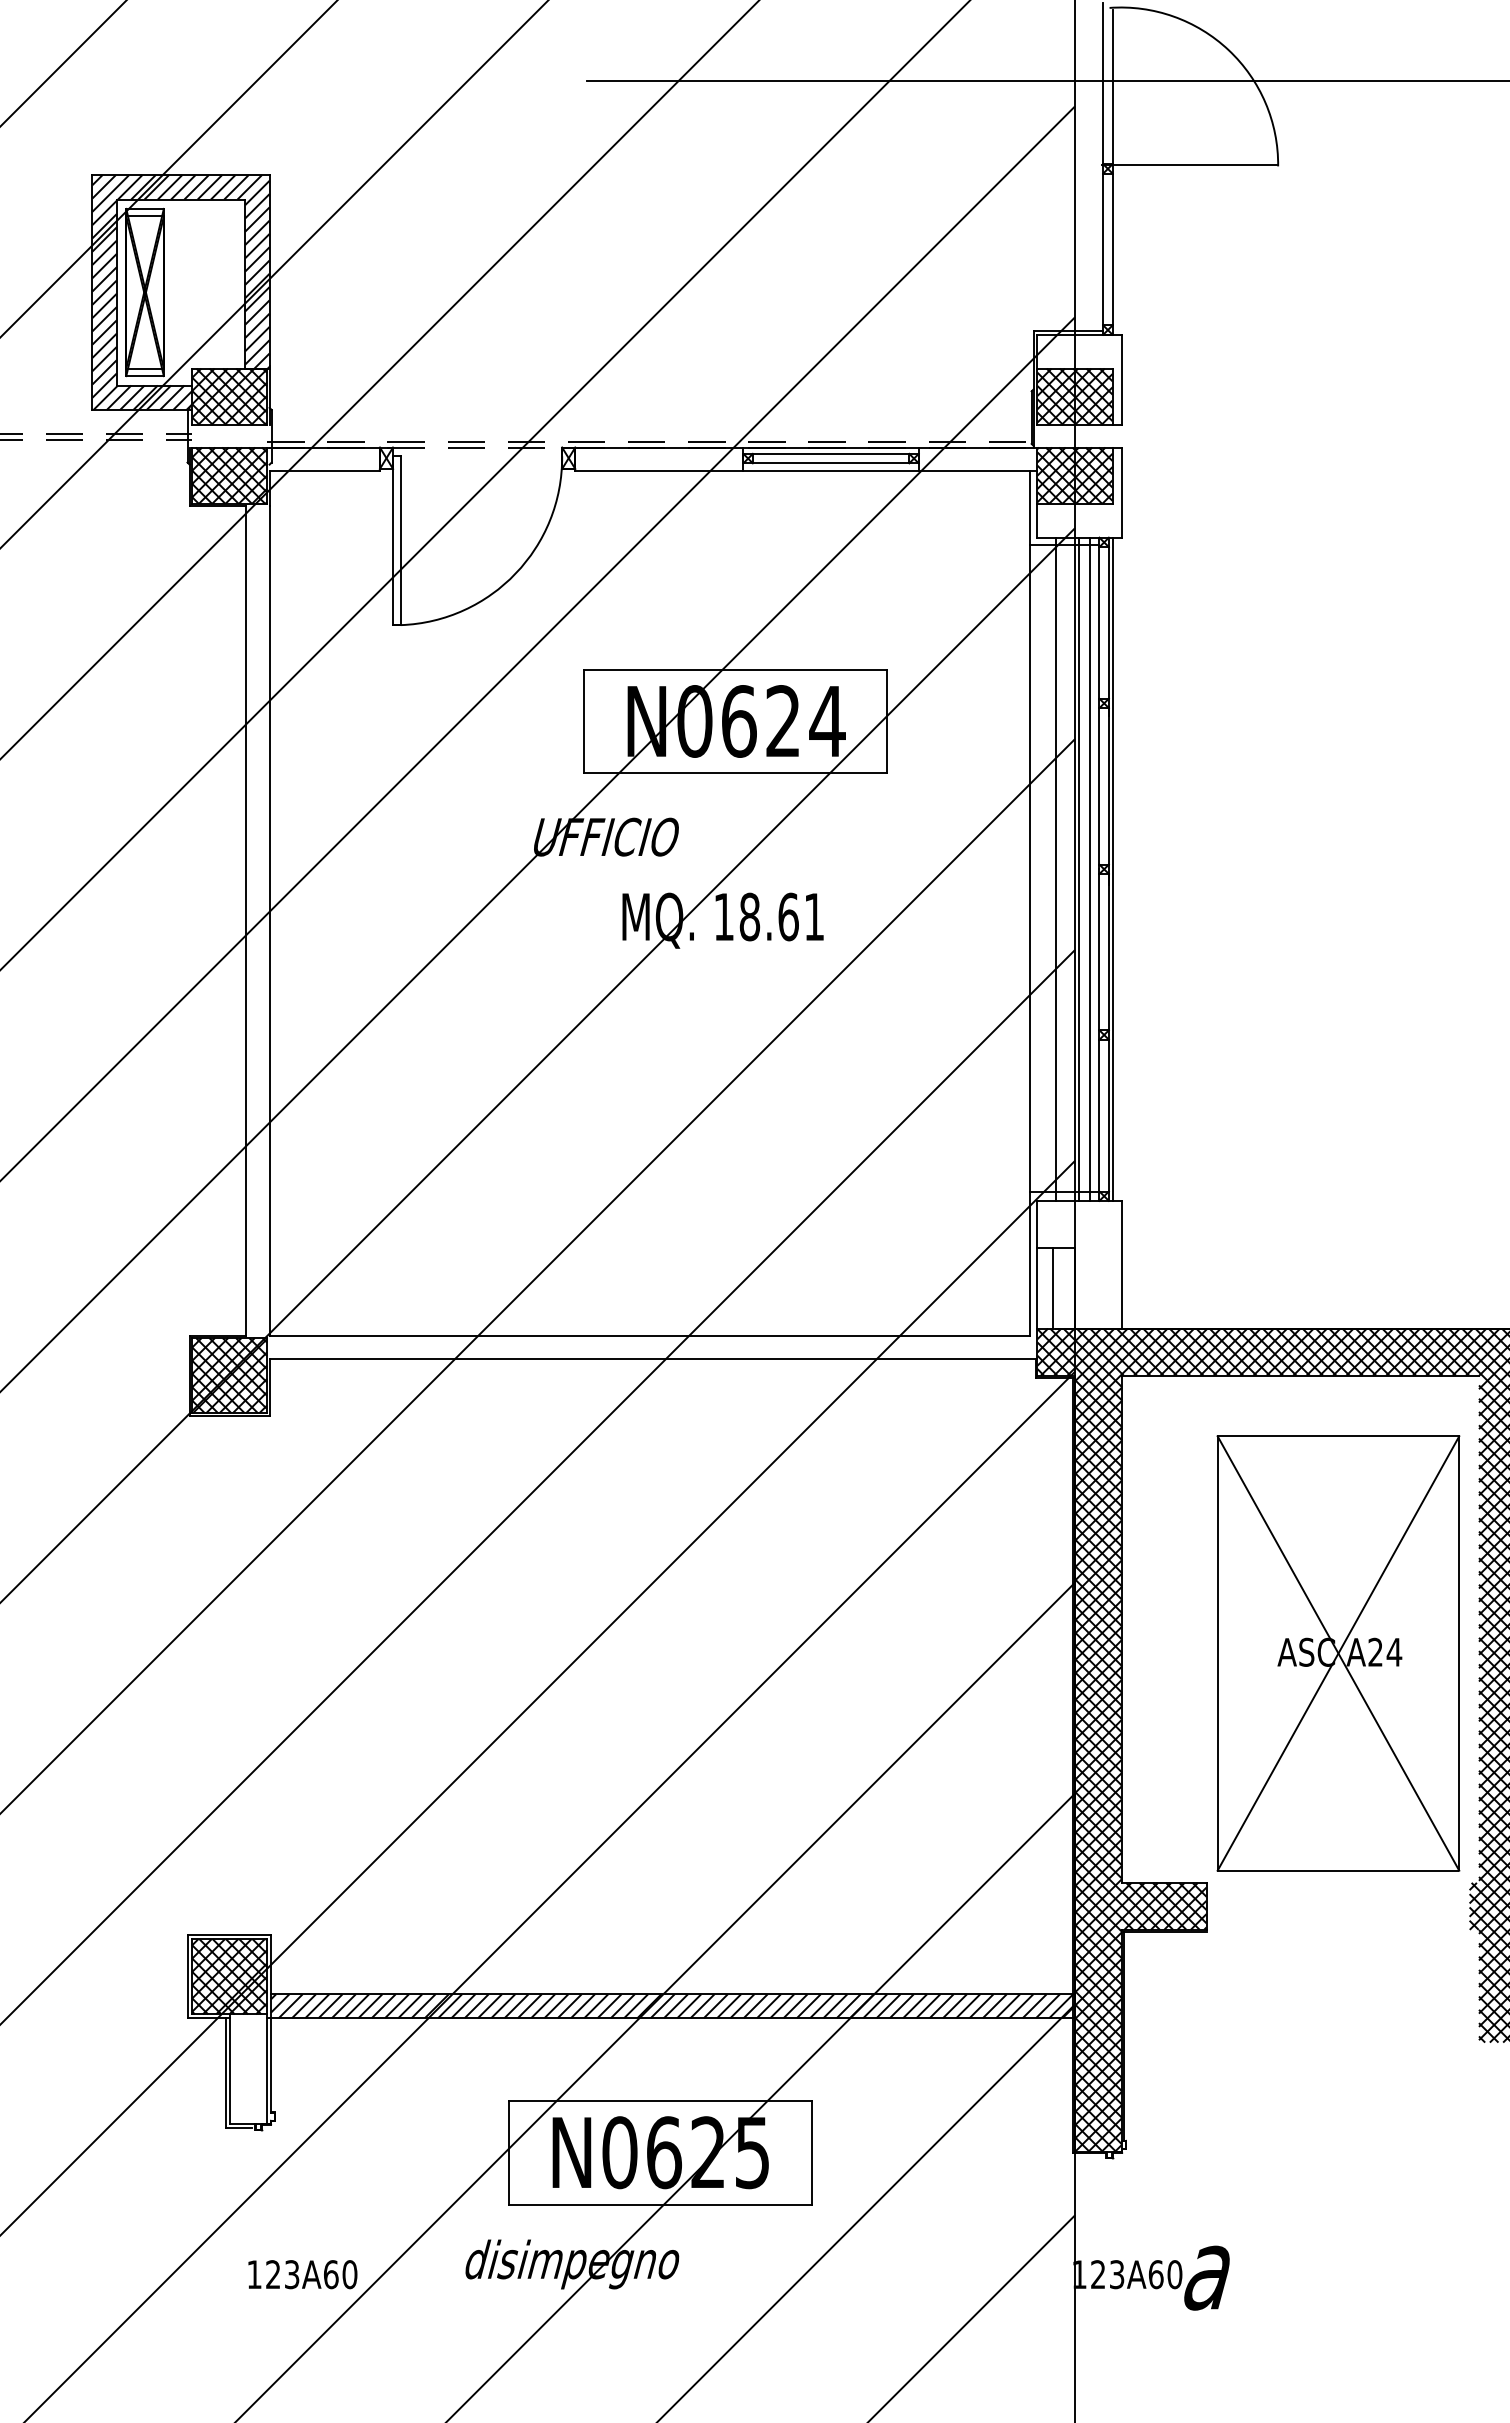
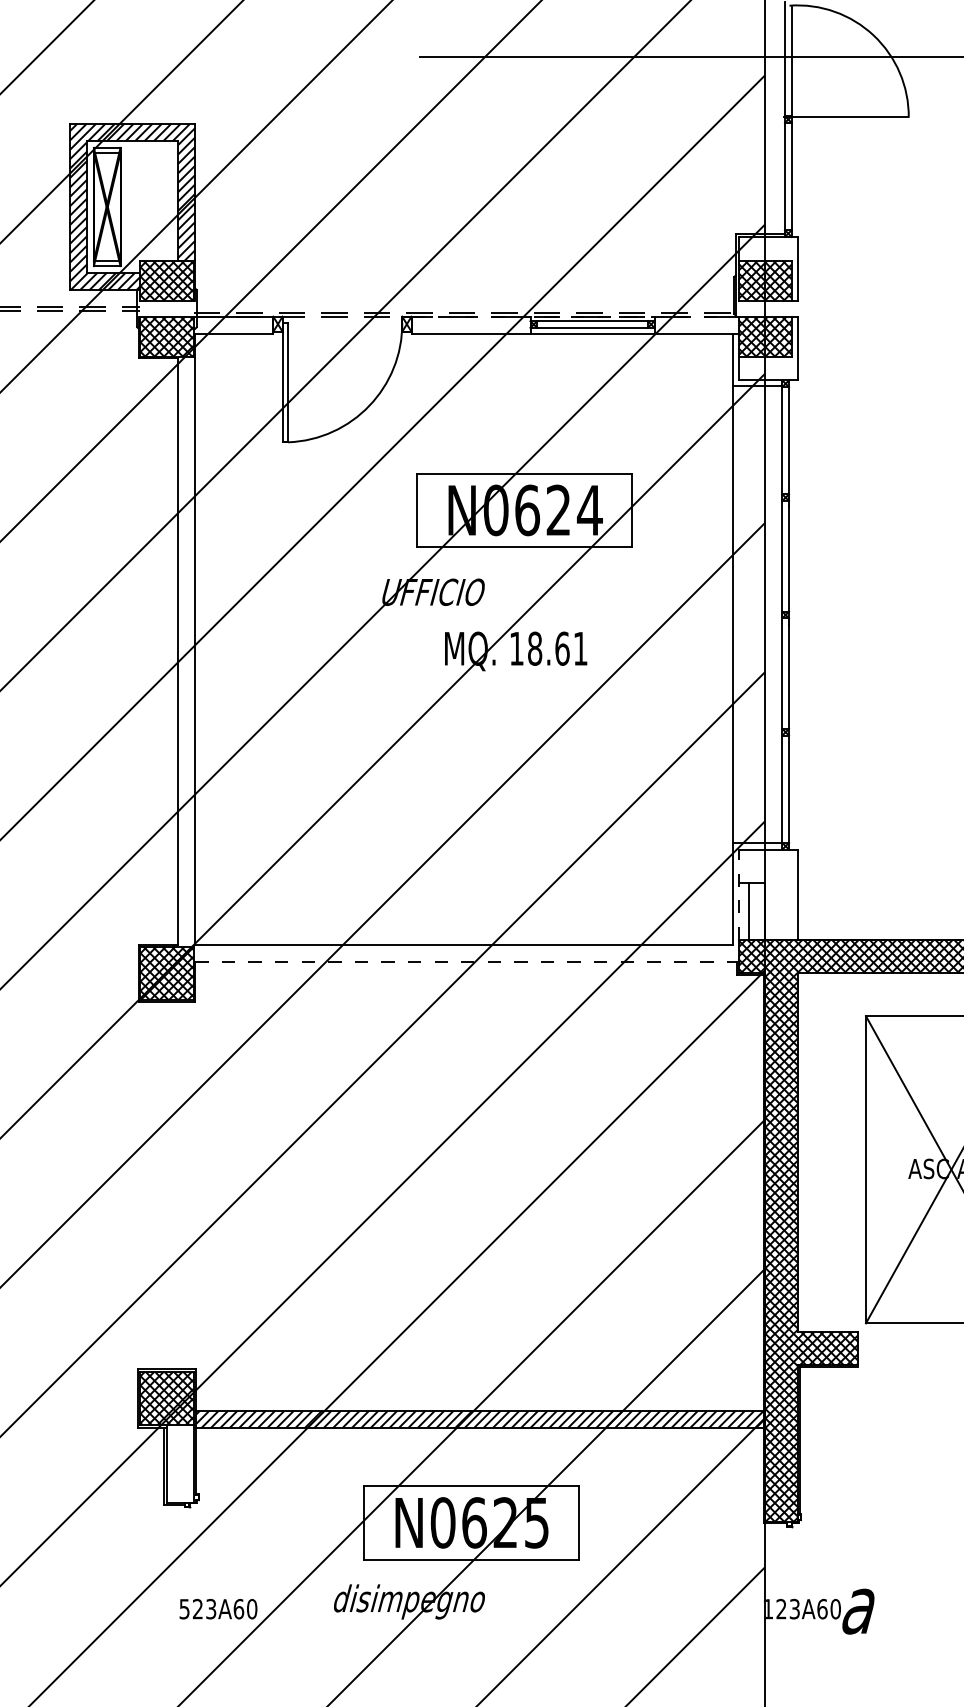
line: (806, 447) -> (575, 316), solid -> dashed
line: (1056, 868) -> (751, 614), removed
line: (1078, 868) -> (767, 614), removed
line: (1090, 868) -> (776, 614), removed
line: (1112, 868) -> (791, 614), removed
line: (1037, 1264) -> (738, 894), solid -> dashed
line: (653, 1359) -> (466, 961), solid -> dashed
text: (254, 2274) -> (184, 1609), 123A60 -> 523A60

